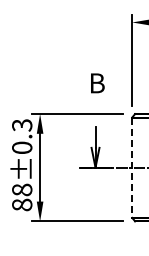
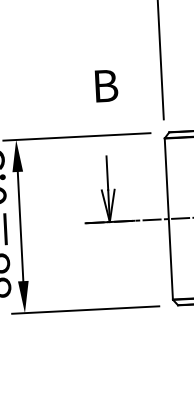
line: (132, 167) -> (169, 218), dashed -> solid

